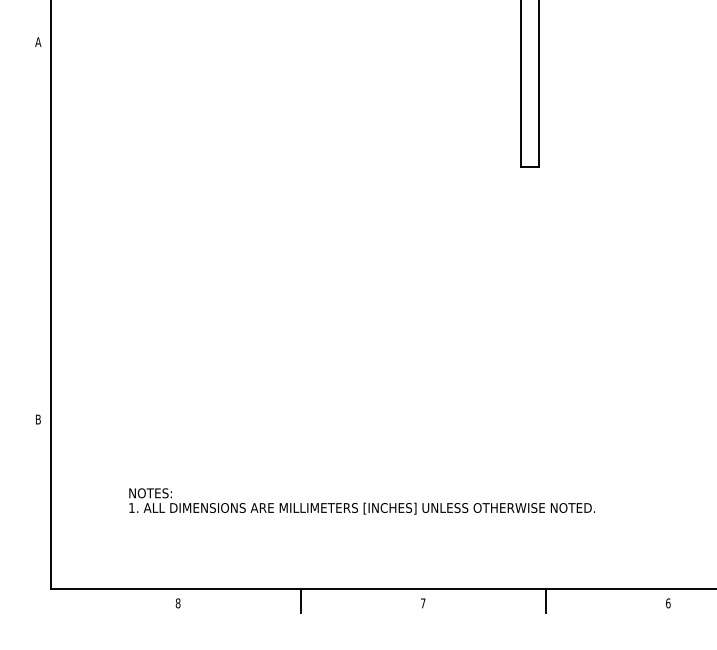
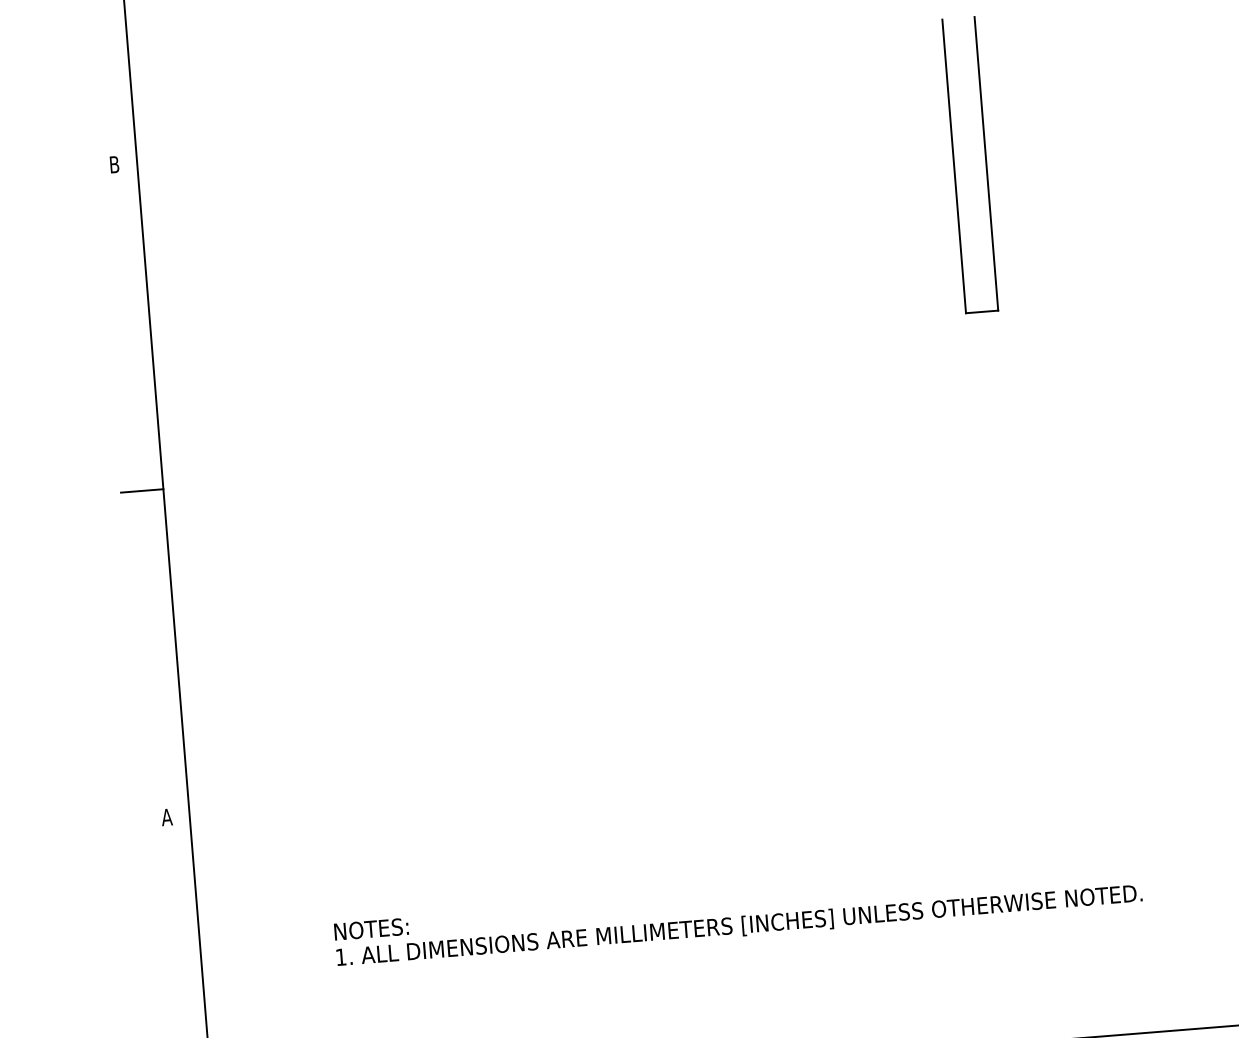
text: (38, 41) -> (114, 163), A -> B
line: (38, 230) -> (141, 490), added
text: (38, 419) -> (167, 817), B -> A

